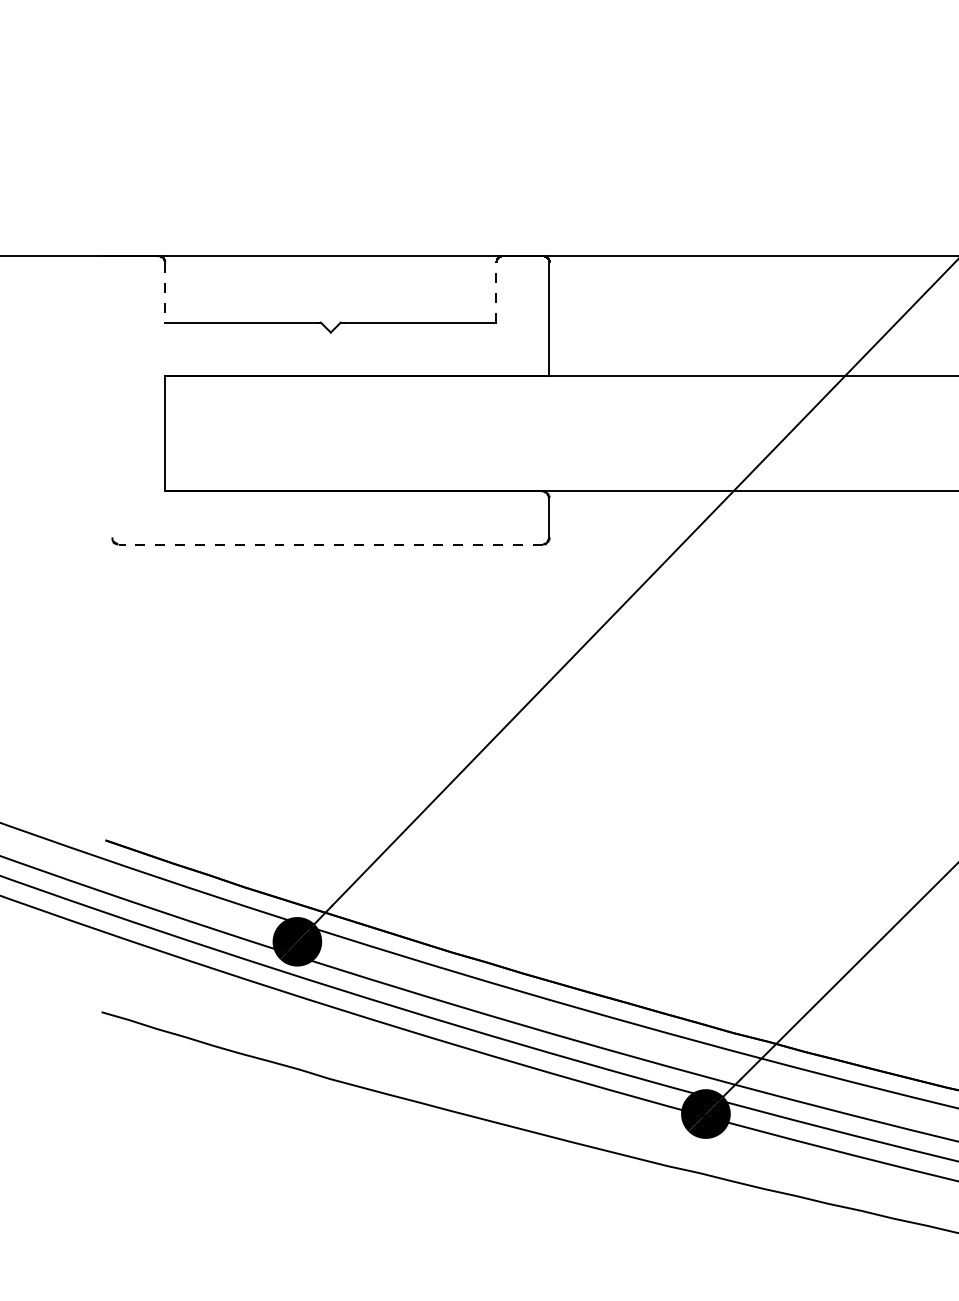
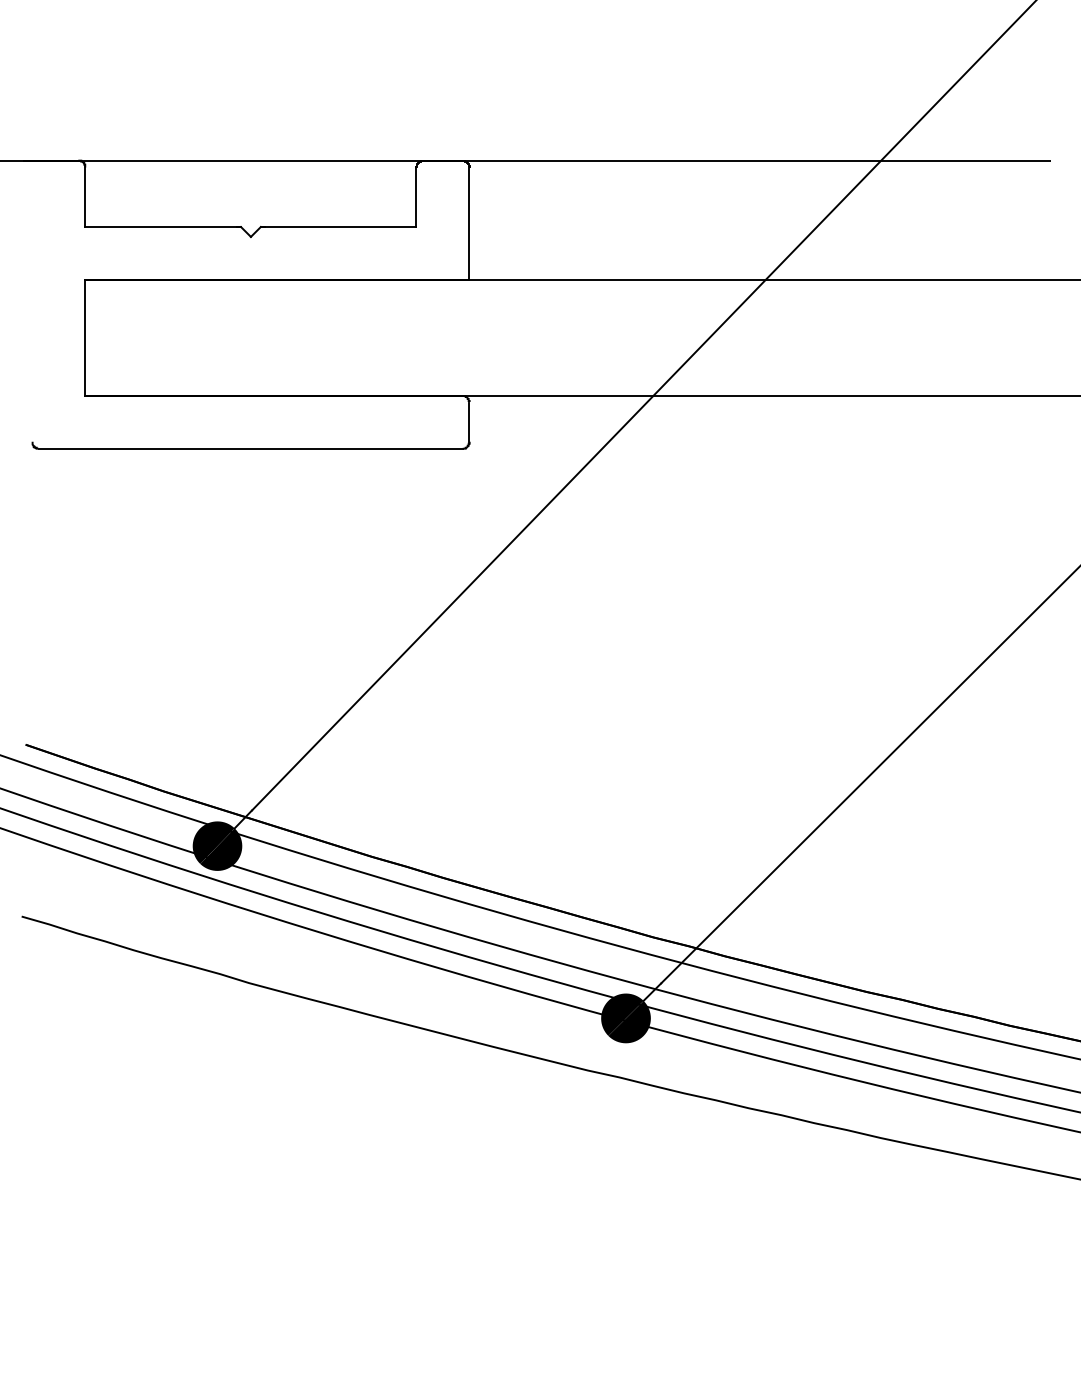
line: (165, 293) -> (85, 197), dashed -> solid
line: (496, 293) -> (416, 197), dashed -> solid
line: (330, 544) -> (250, 448), dashed -> solid

